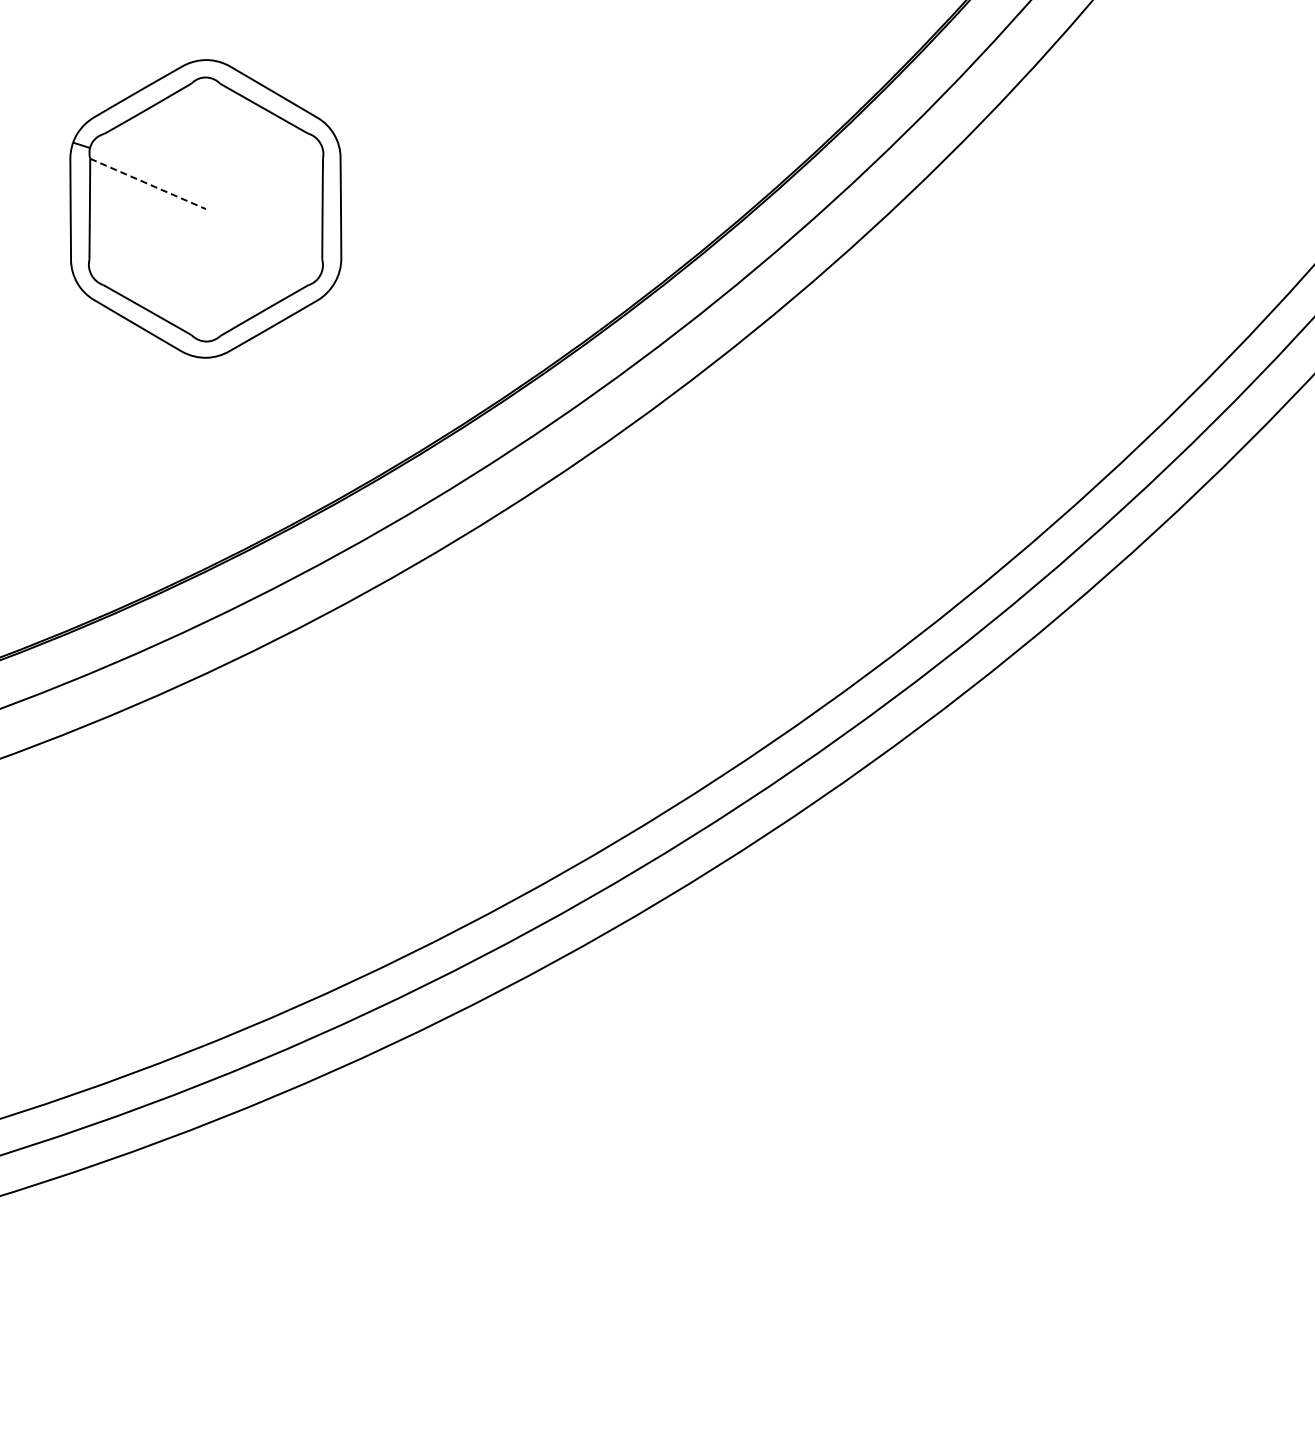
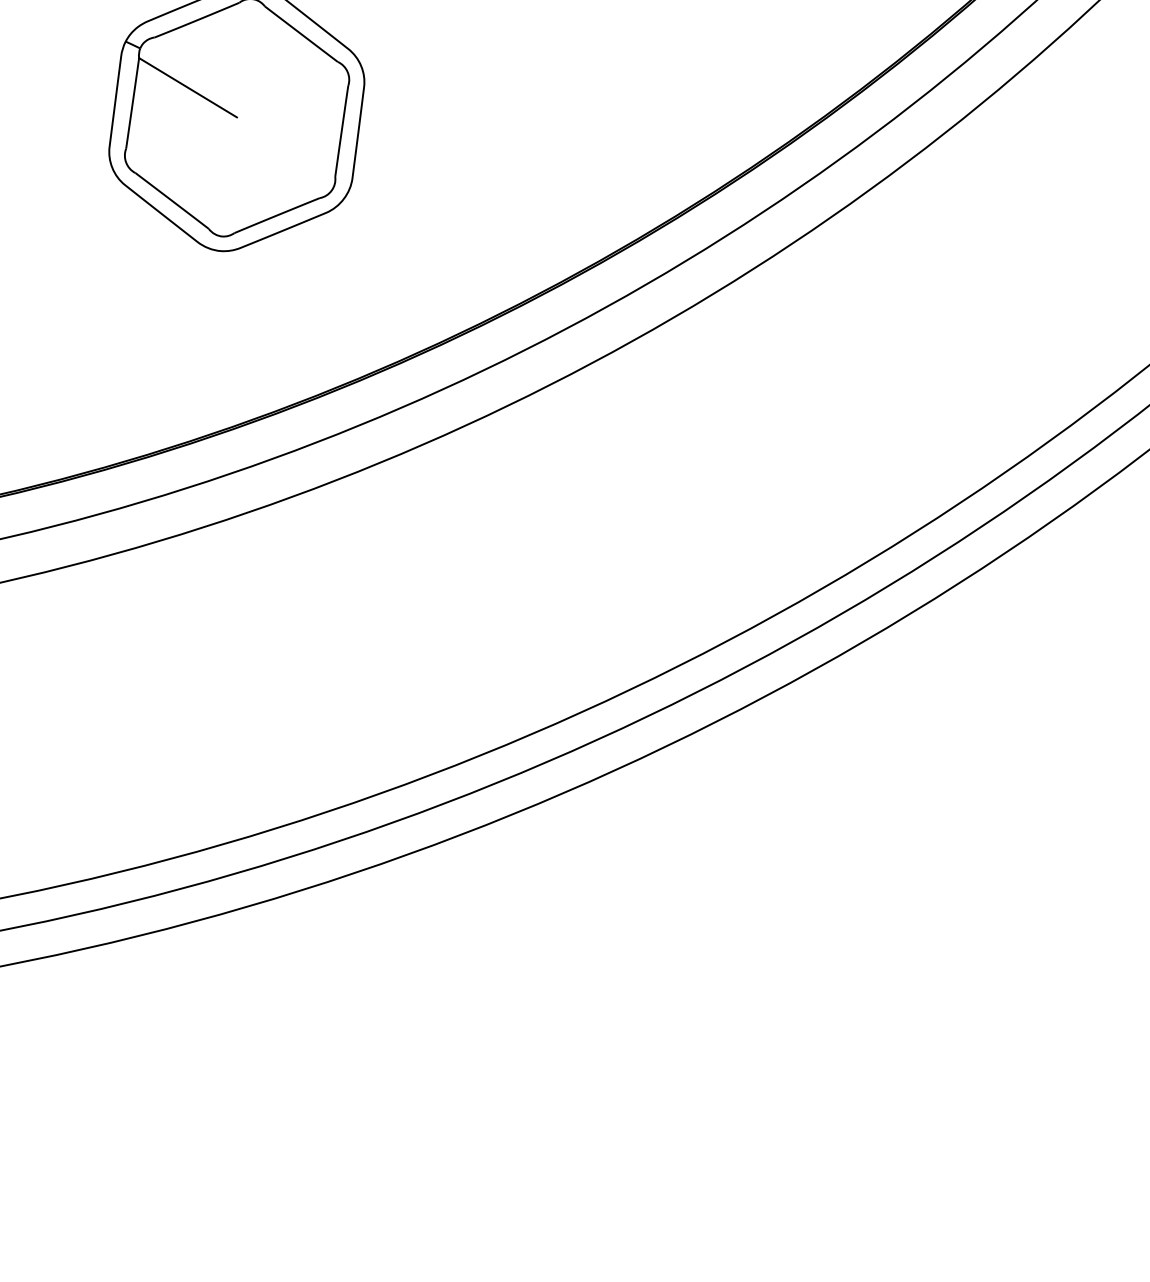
line: (148, 184) -> (188, 88), dashed -> solid

